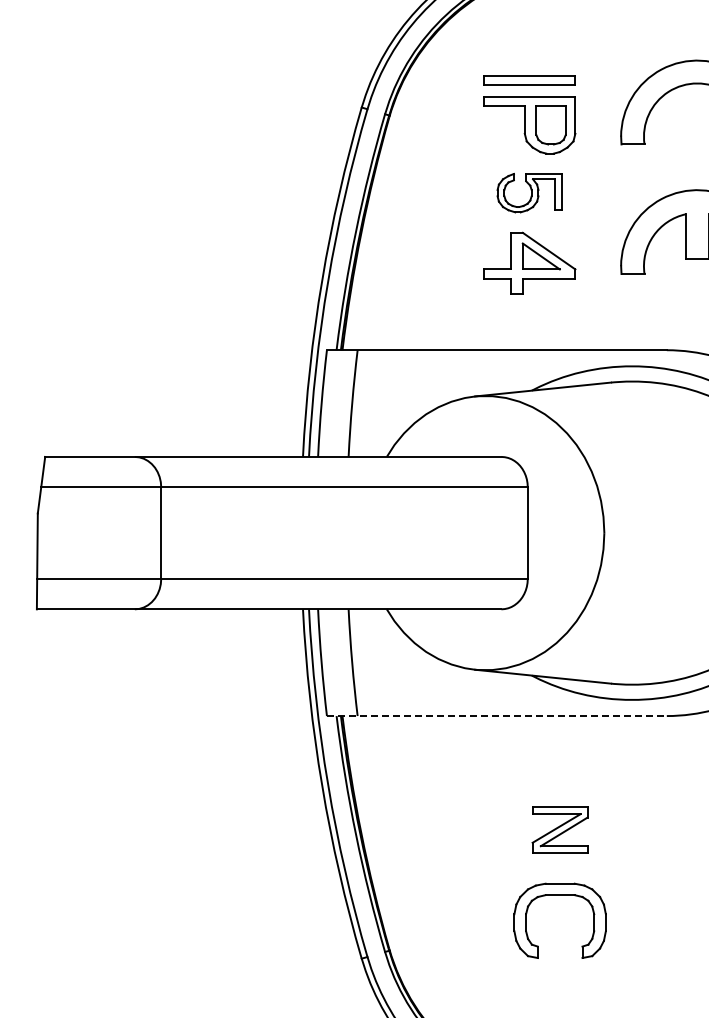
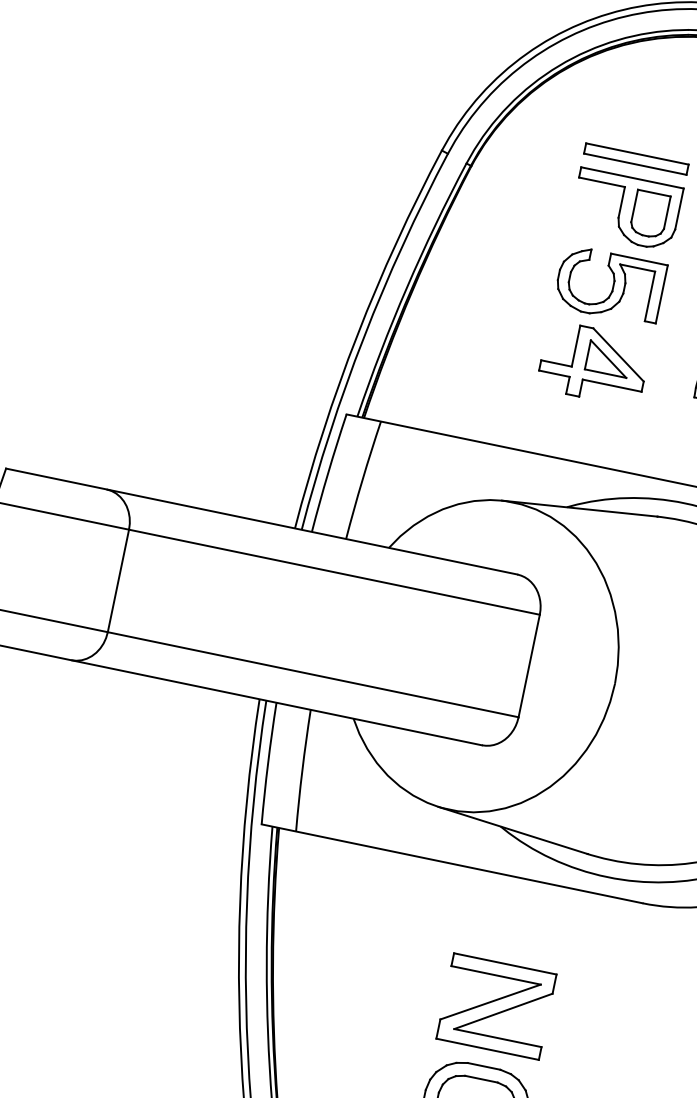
part: (529, 192) -> (610, 284), size x1.43
line: (496, 716) -> (451, 864), dashed -> solid
part: (559, 829) -> (495, 1005), size x1.67

